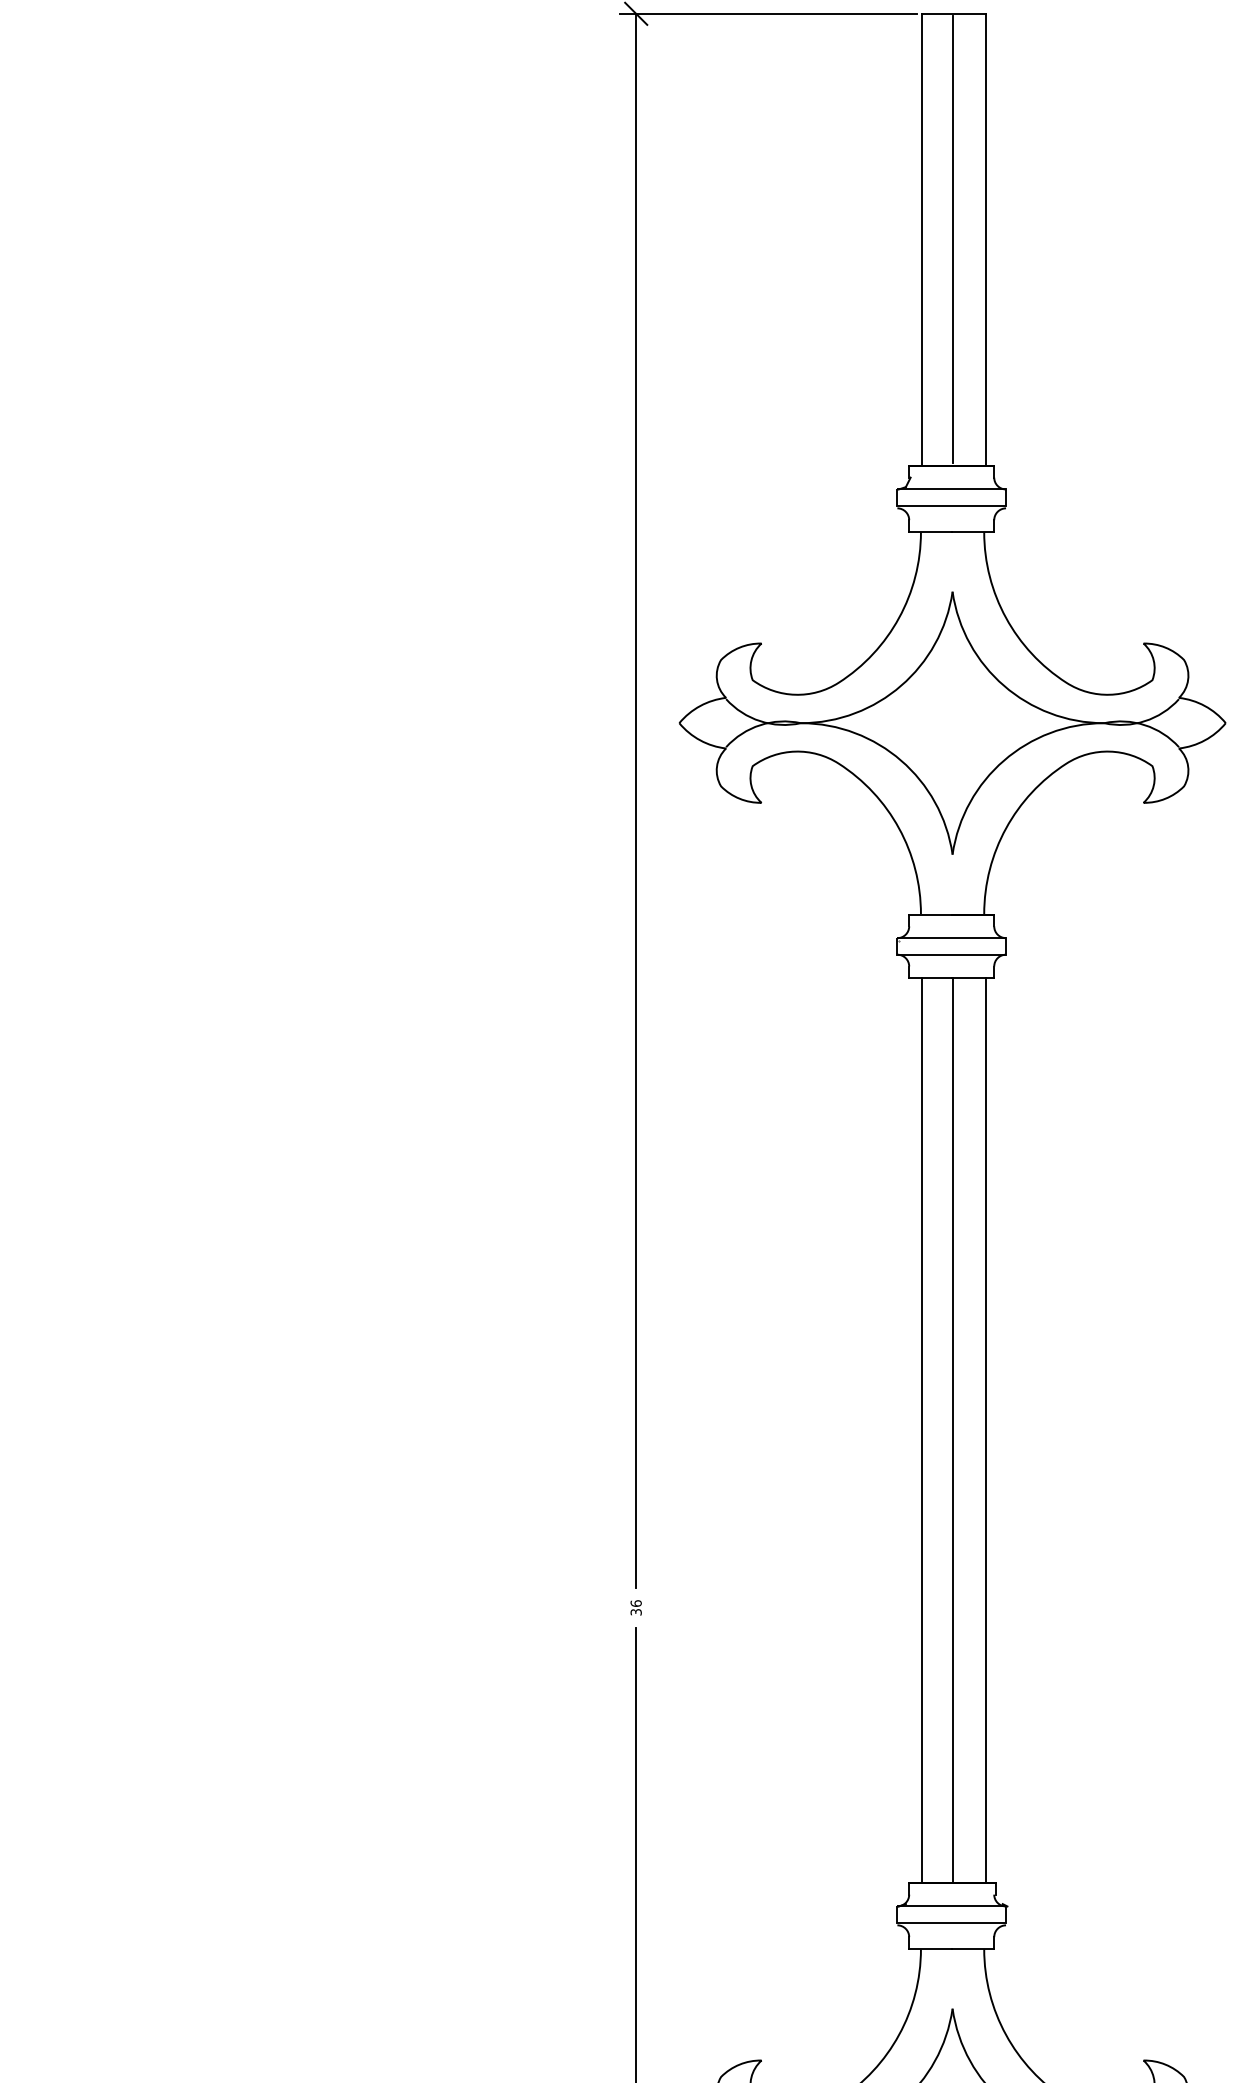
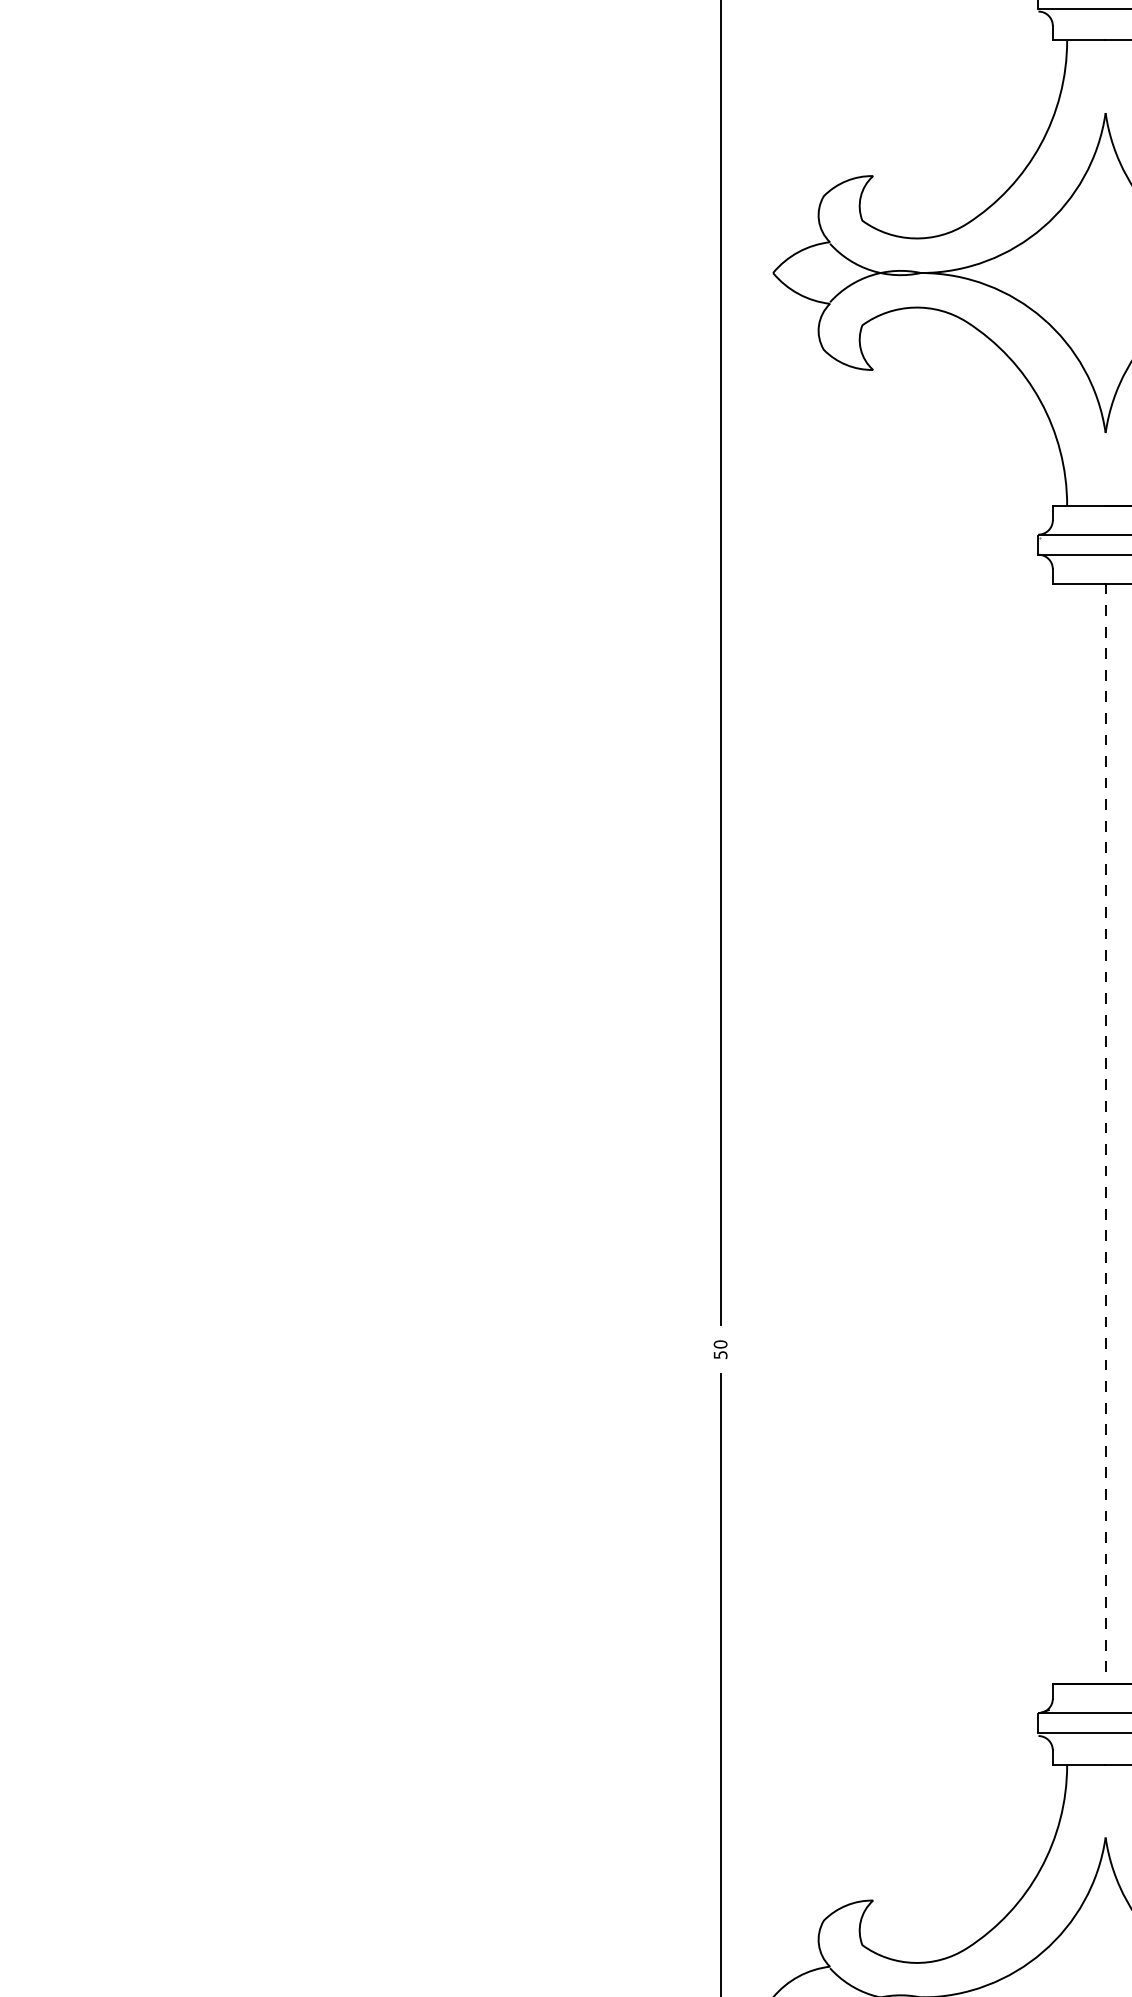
line: (922, 1430) -> (1069, 1133), removed
line: (953, 1431) -> (1106, 1135), solid -> dashed
text: (635, 1607) -> (719, 1349), 36 -> 50

